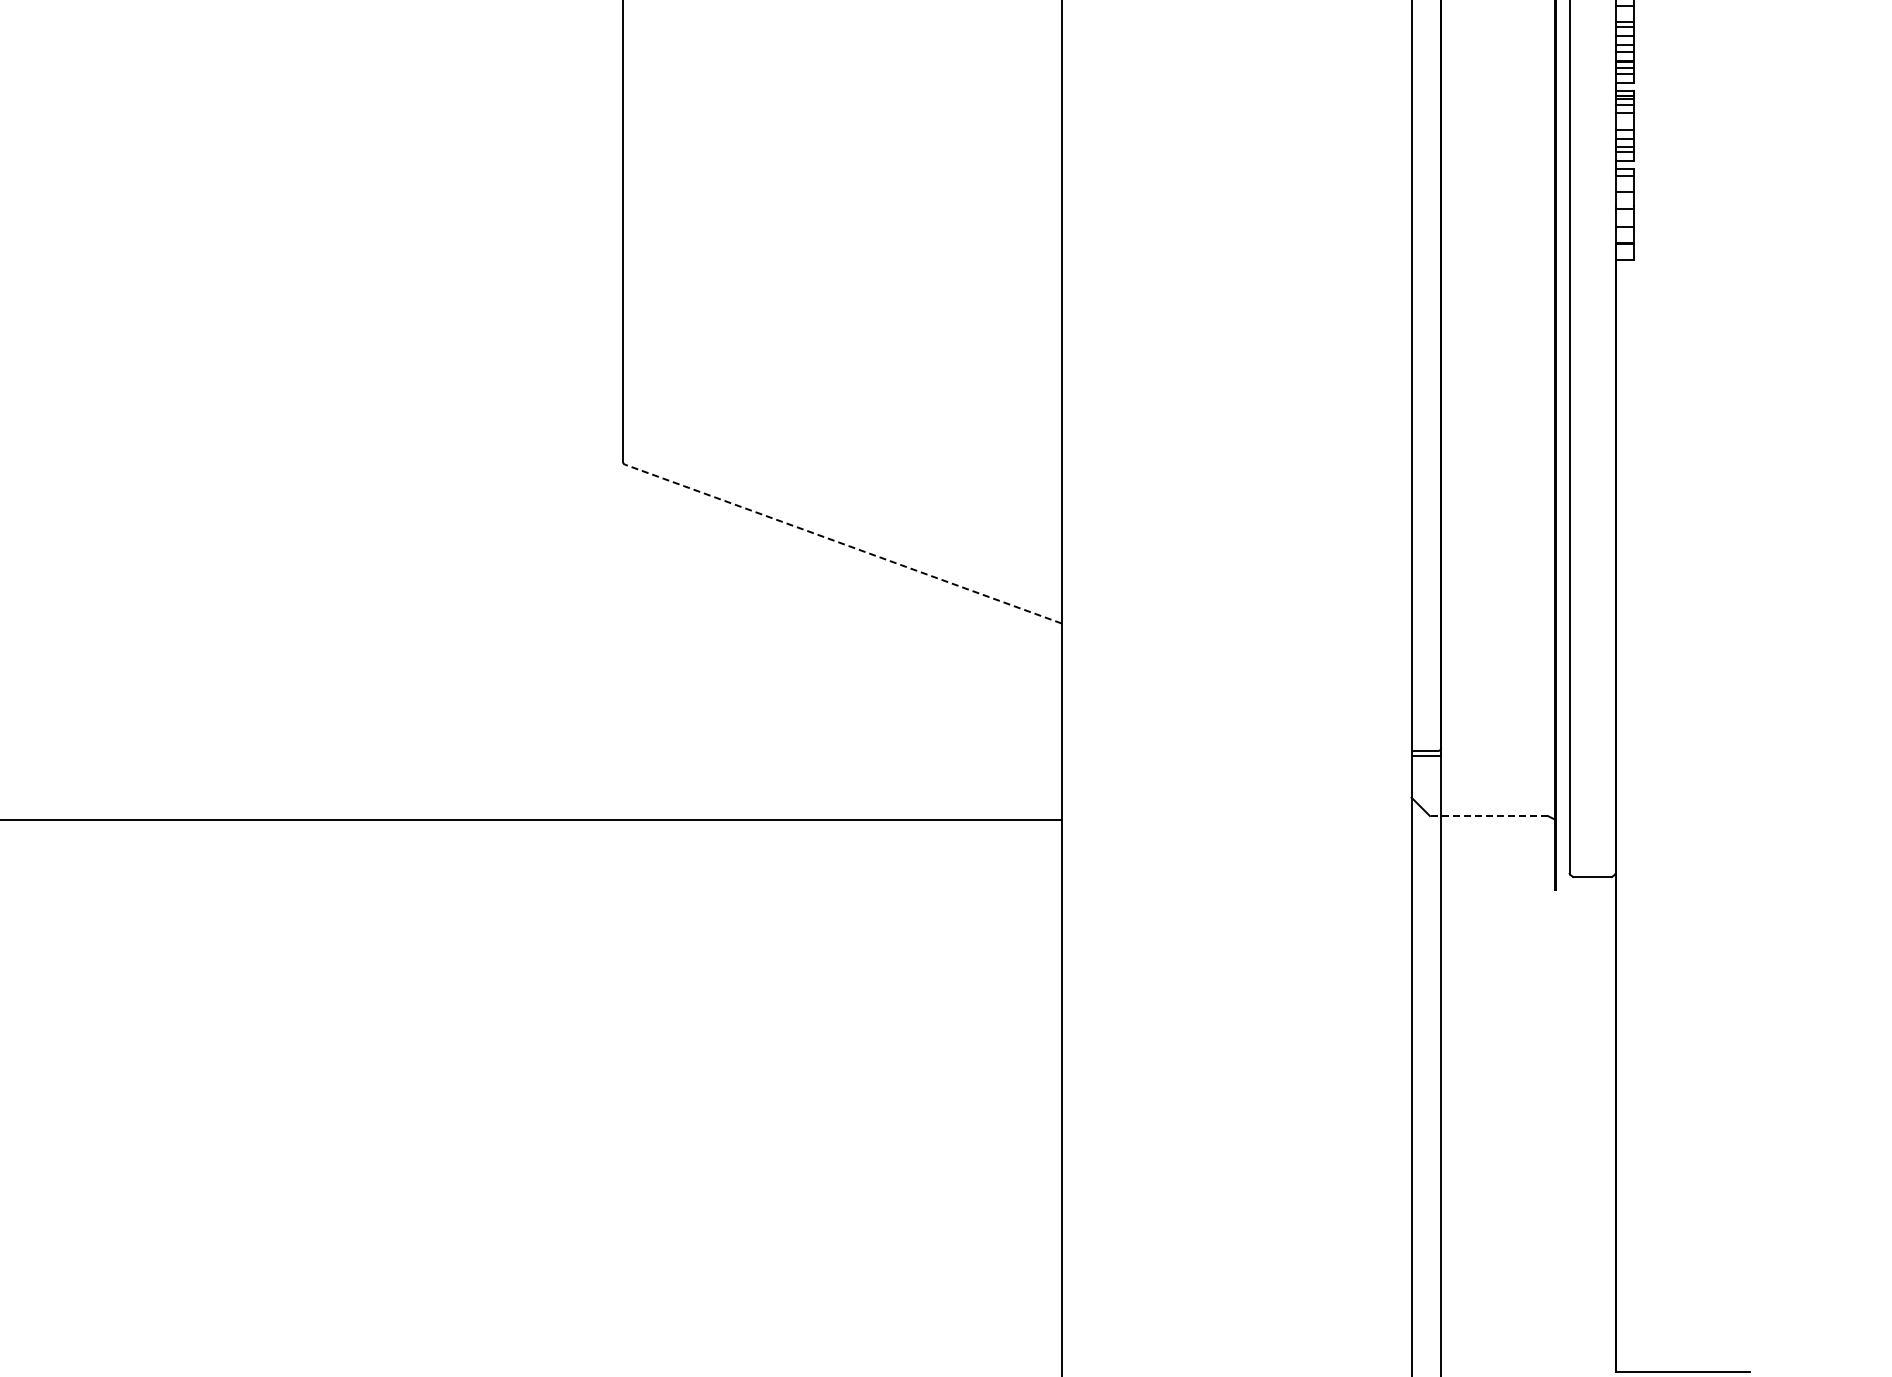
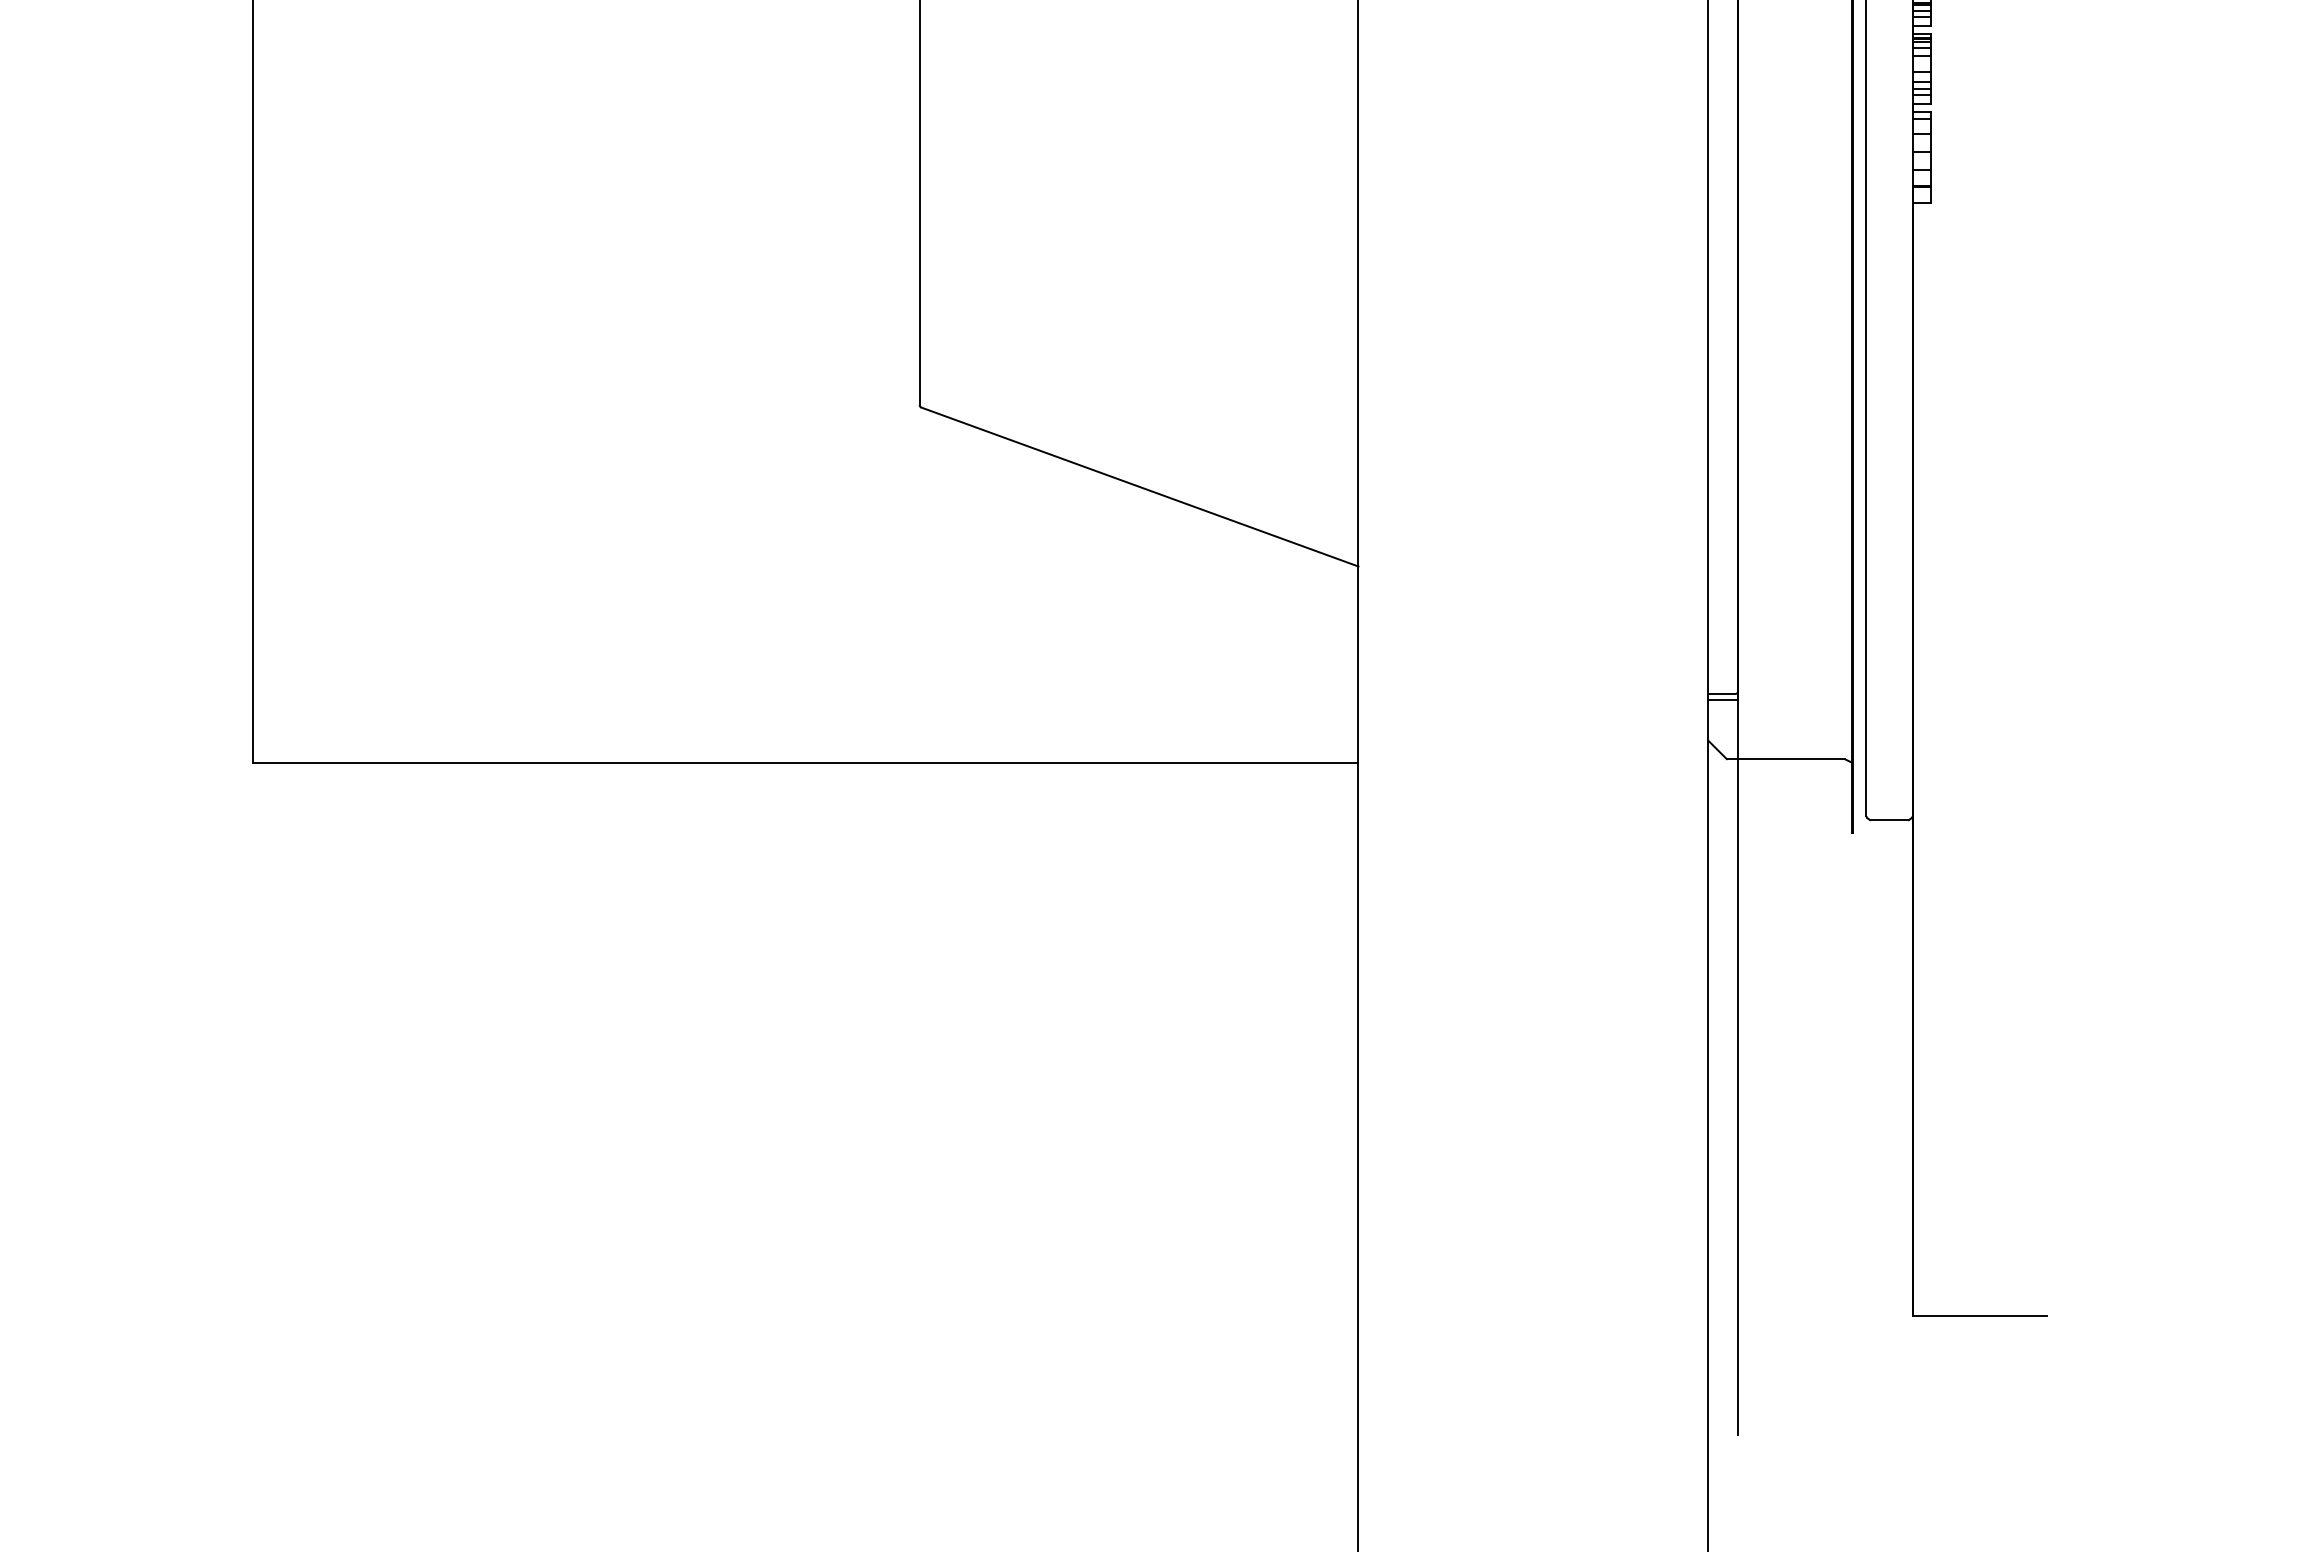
line: (842, 544) -> (1139, 487), dashed -> solid
line: (1488, 816) -> (1785, 759), dashed -> solid

